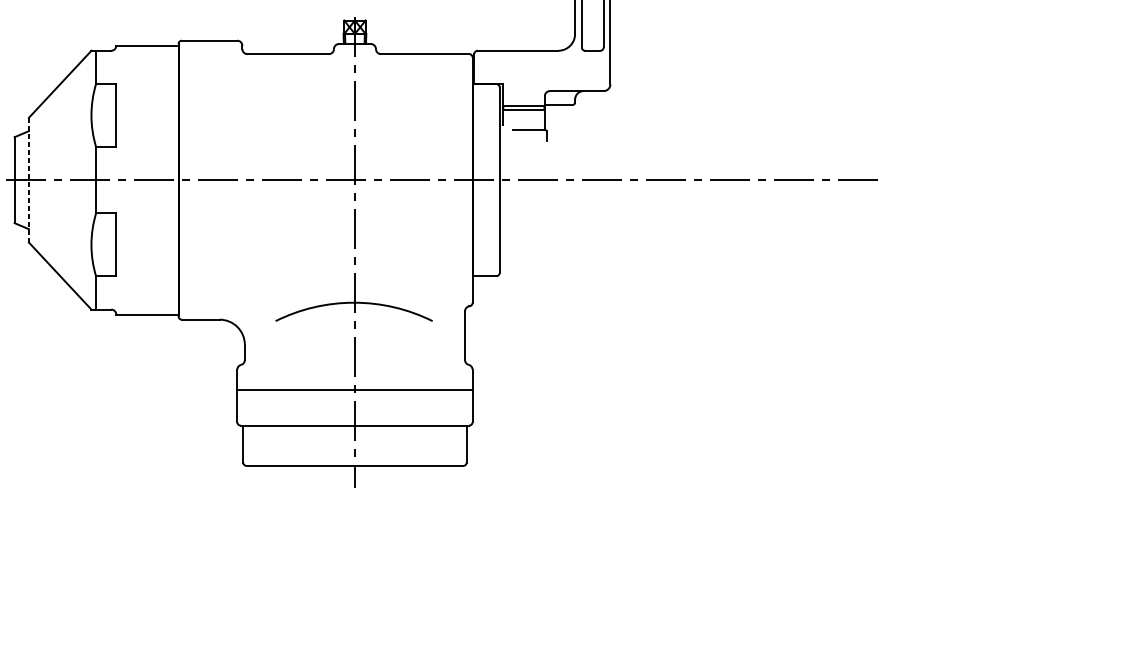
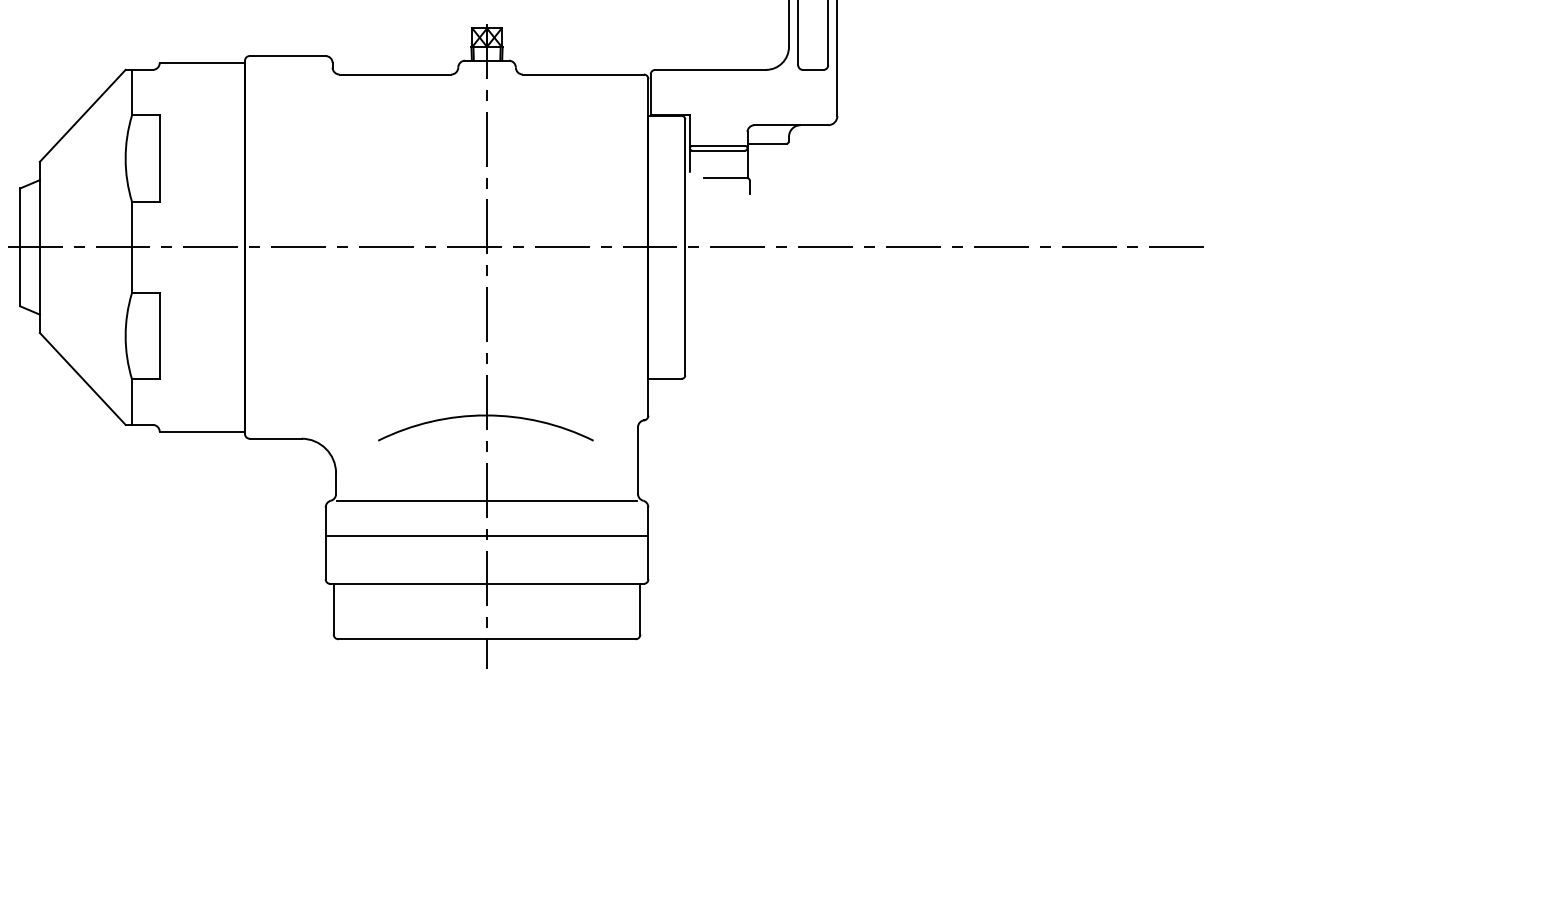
line: (28, 180) -> (39, 247), dashed -> solid
line: (354, 364) -> (486, 500), added

